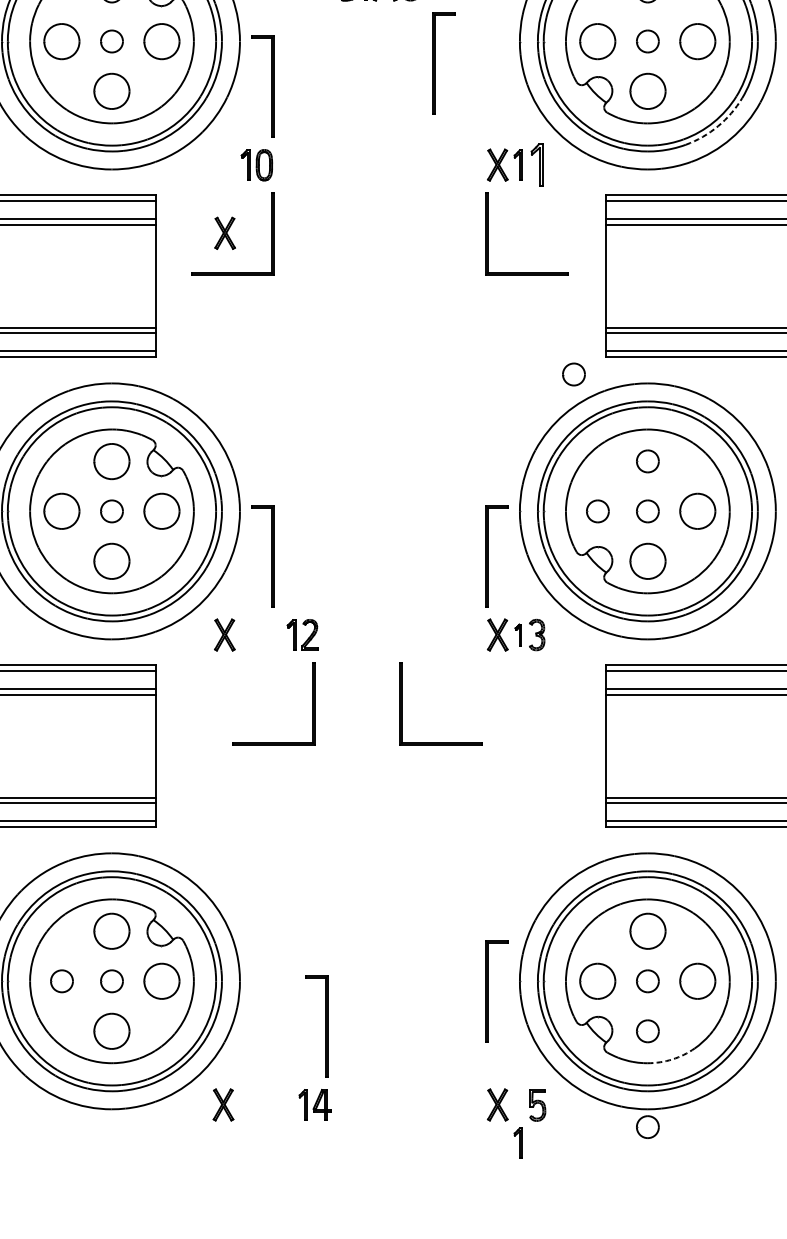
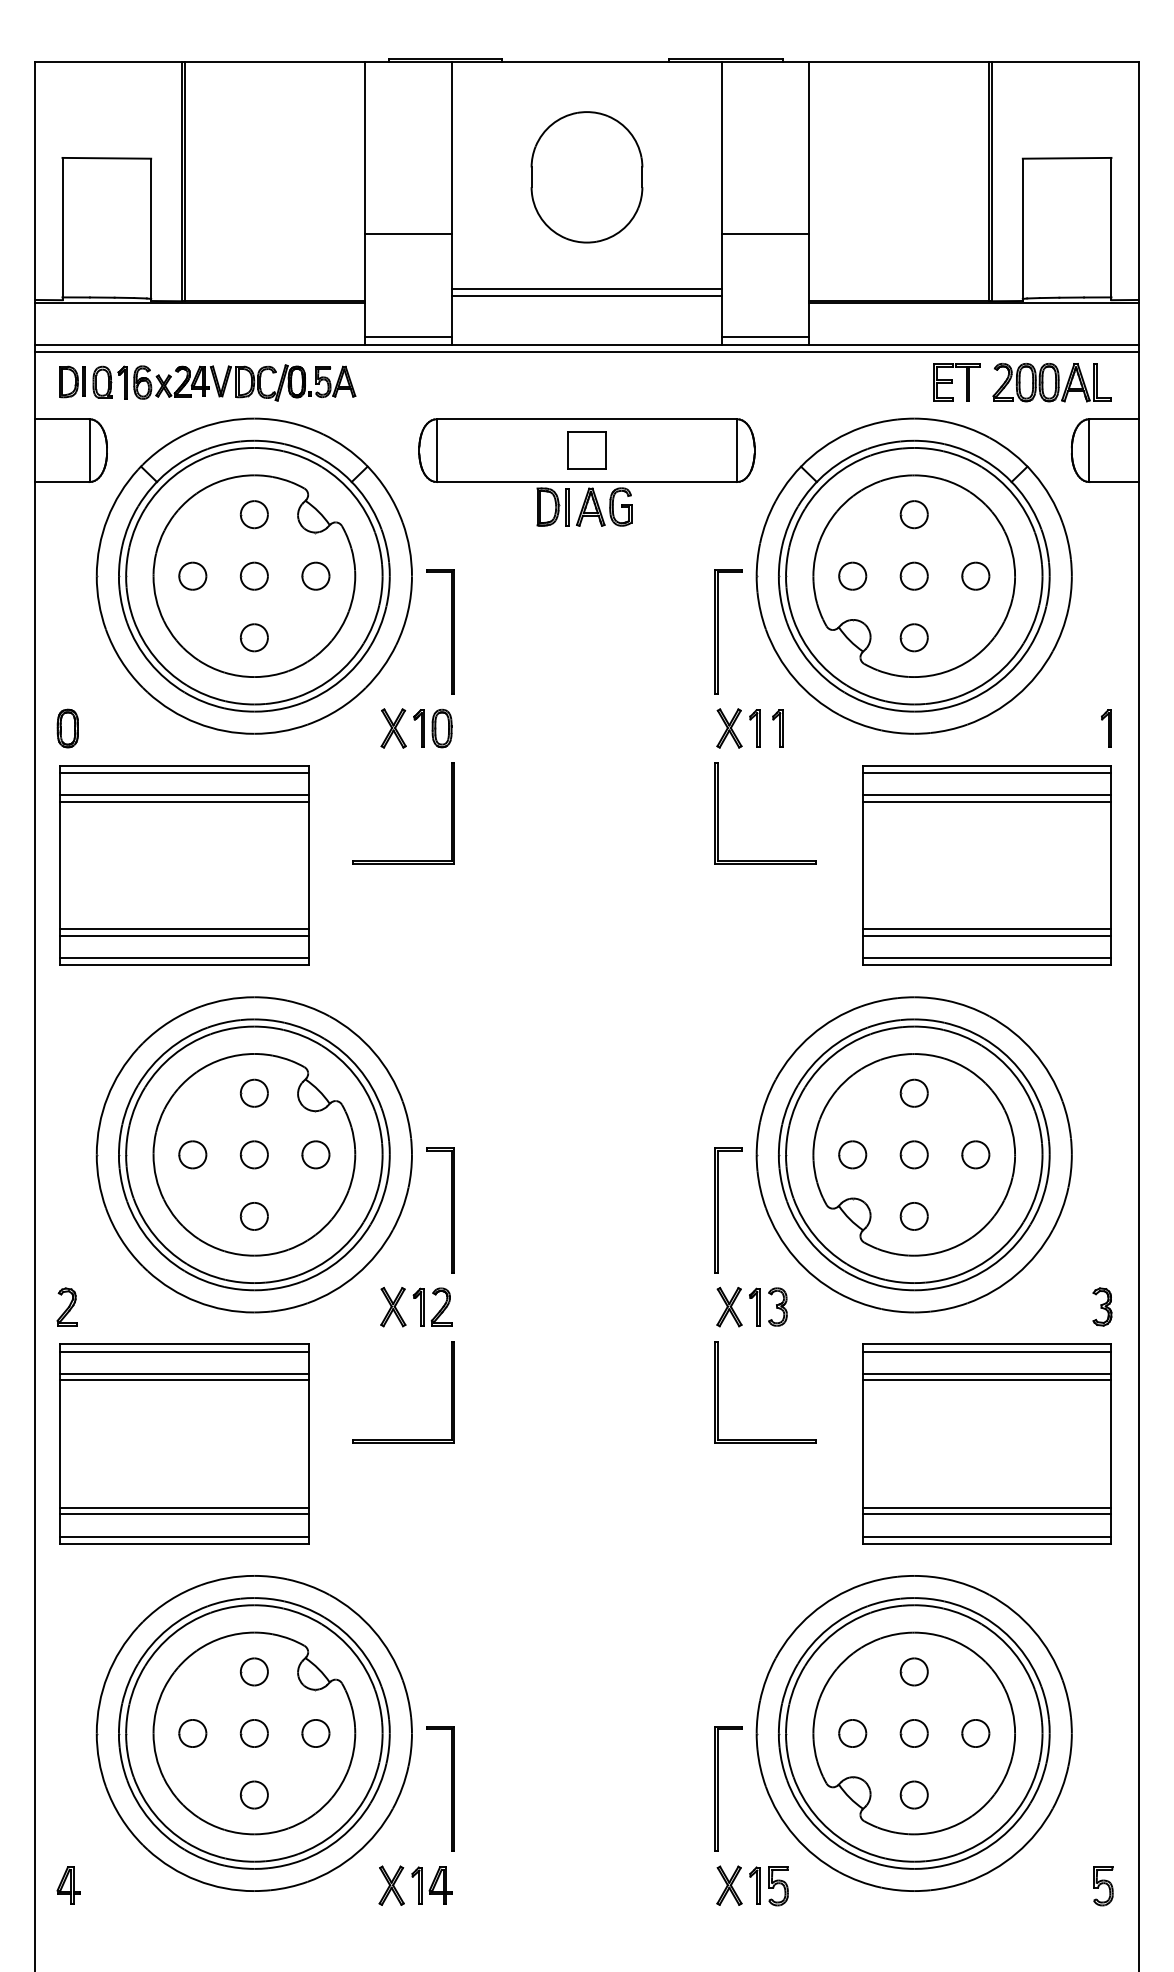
part: (61, 40) -> (192, 575), size x0.62
part: (161, 40) -> (315, 575), size x0.62
part: (597, 40) -> (852, 575), size x0.62
part: (697, 40) -> (975, 575), size x0.62
part: (436, 63) -> (718, 631), moved
part: (112, 91) -> (254, 637), size x0.62
part: (647, 91) -> (913, 637), size x0.62
arc: (717, 126) -> (1000, 680), dashed -> solid
part: (536, 165) -> (777, 728), size x0.71
part: (224, 233) -> (393, 728), moved
part: (573, 373) -> (822, 985), removed
part: (112, 460) -> (254, 1092), size x0.62
part: (61, 511) -> (192, 1154), size x0.62
part: (161, 511) -> (315, 1154), size x0.62
part: (697, 511) -> (975, 1154), size x0.62
part: (112, 561) -> (254, 1216), size x0.62
part: (647, 561) -> (913, 1216), size x0.62
part: (518, 634) -> (754, 1306), size x1.43
part: (307, 638) -> (438, 1311), moved
part: (402, 704) -> (718, 1392), moved
part: (273, 742) -> (403, 1439), moved
part: (112, 930) -> (254, 1671), size x0.62
part: (647, 930) -> (913, 1671), size x0.62
part: (161, 981) -> (315, 1733), size x0.62
part: (597, 981) -> (852, 1733), size x0.62
part: (697, 981) -> (975, 1733), size x0.62
part: (488, 991) -> (718, 1788), moved
part: (325, 1025) -> (451, 1788), moved
part: (112, 1030) -> (254, 1794), size x0.62
arc: (672, 1059) -> (944, 1829), dashed -> solid
part: (315, 1104) -> (431, 1885), moved
part: (647, 1126) -> (913, 1912), removed
part: (518, 1142) -> (754, 1885), moved

